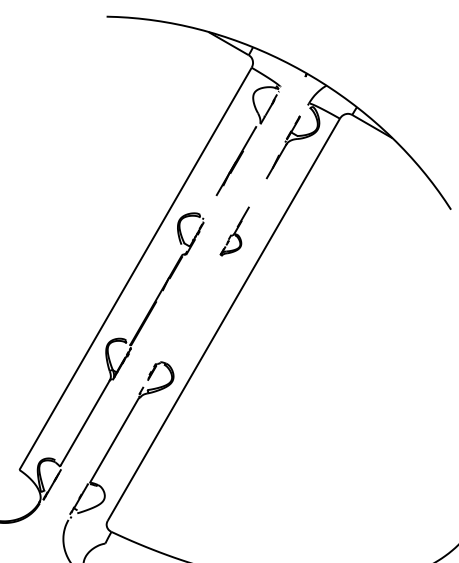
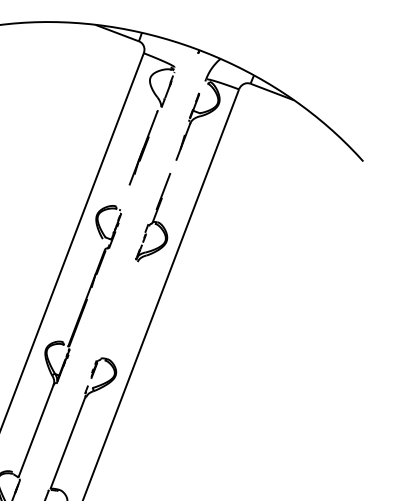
part: (234, 231) -> (153, 217), size x1.67

